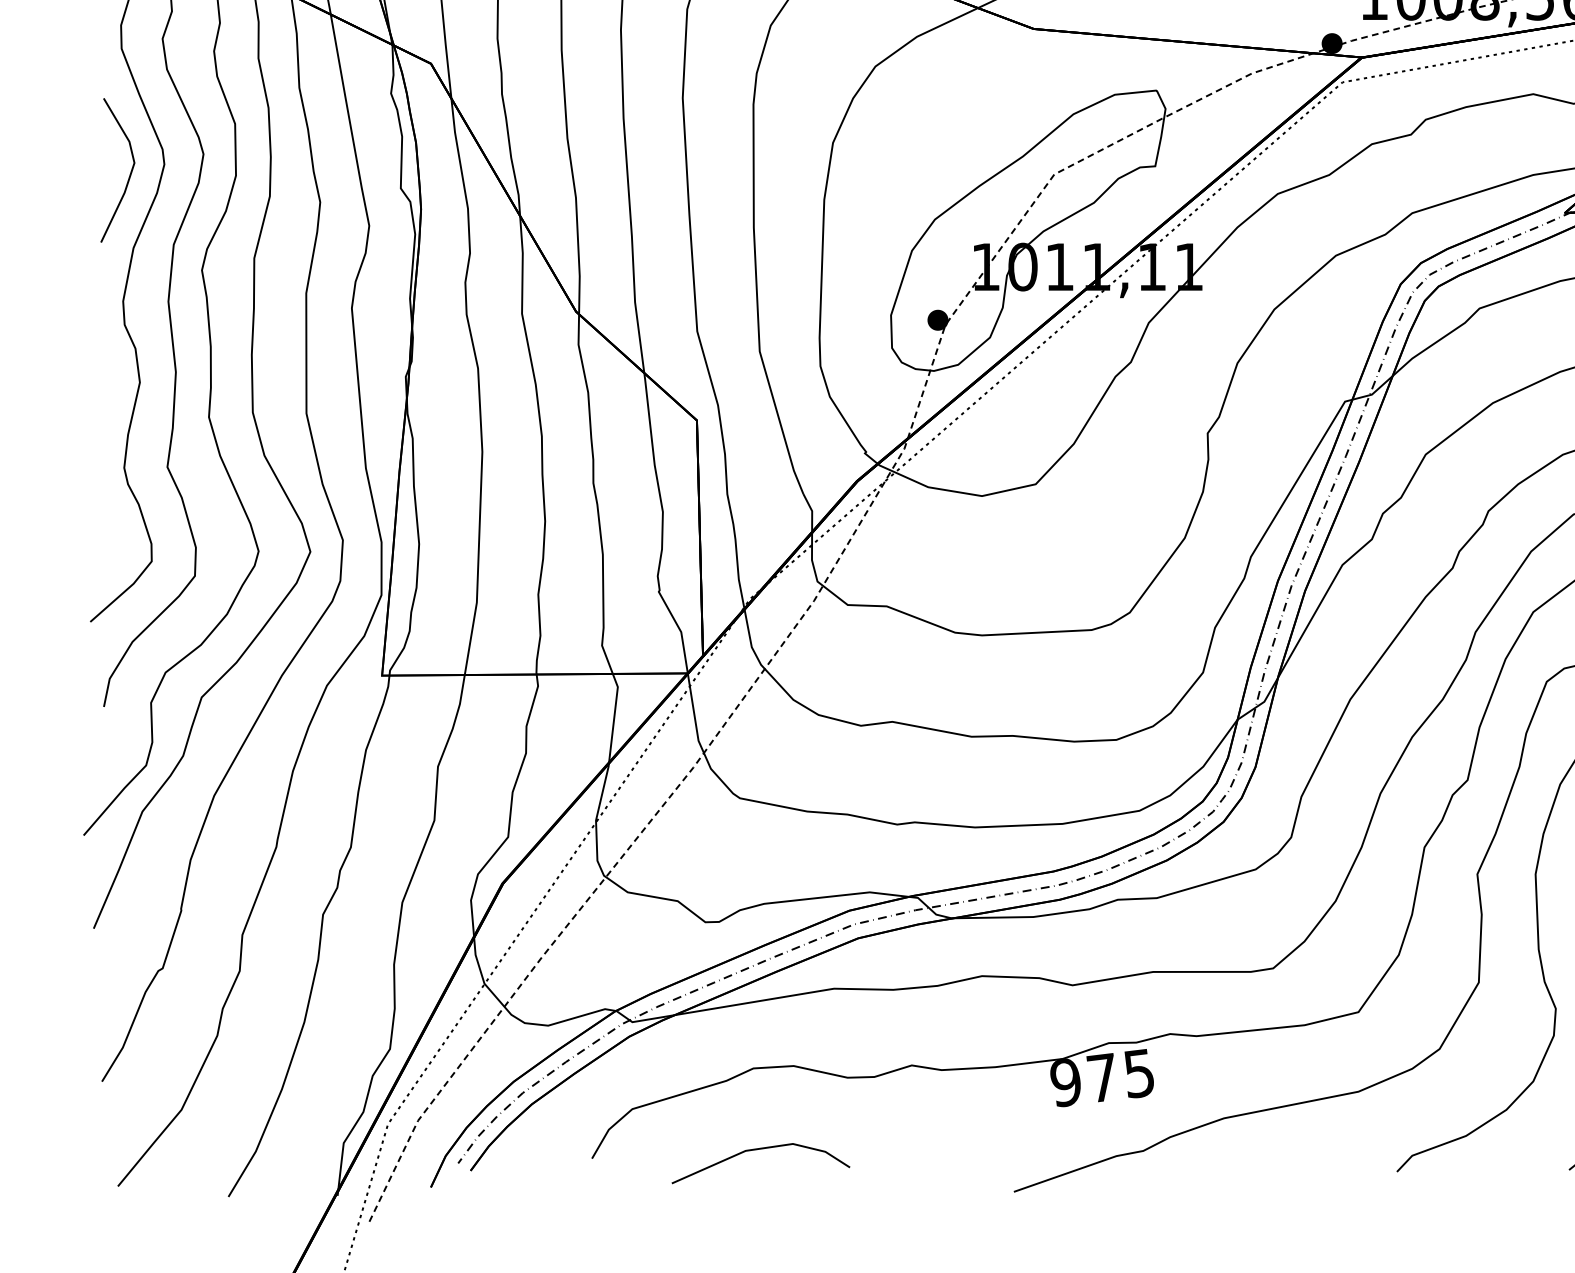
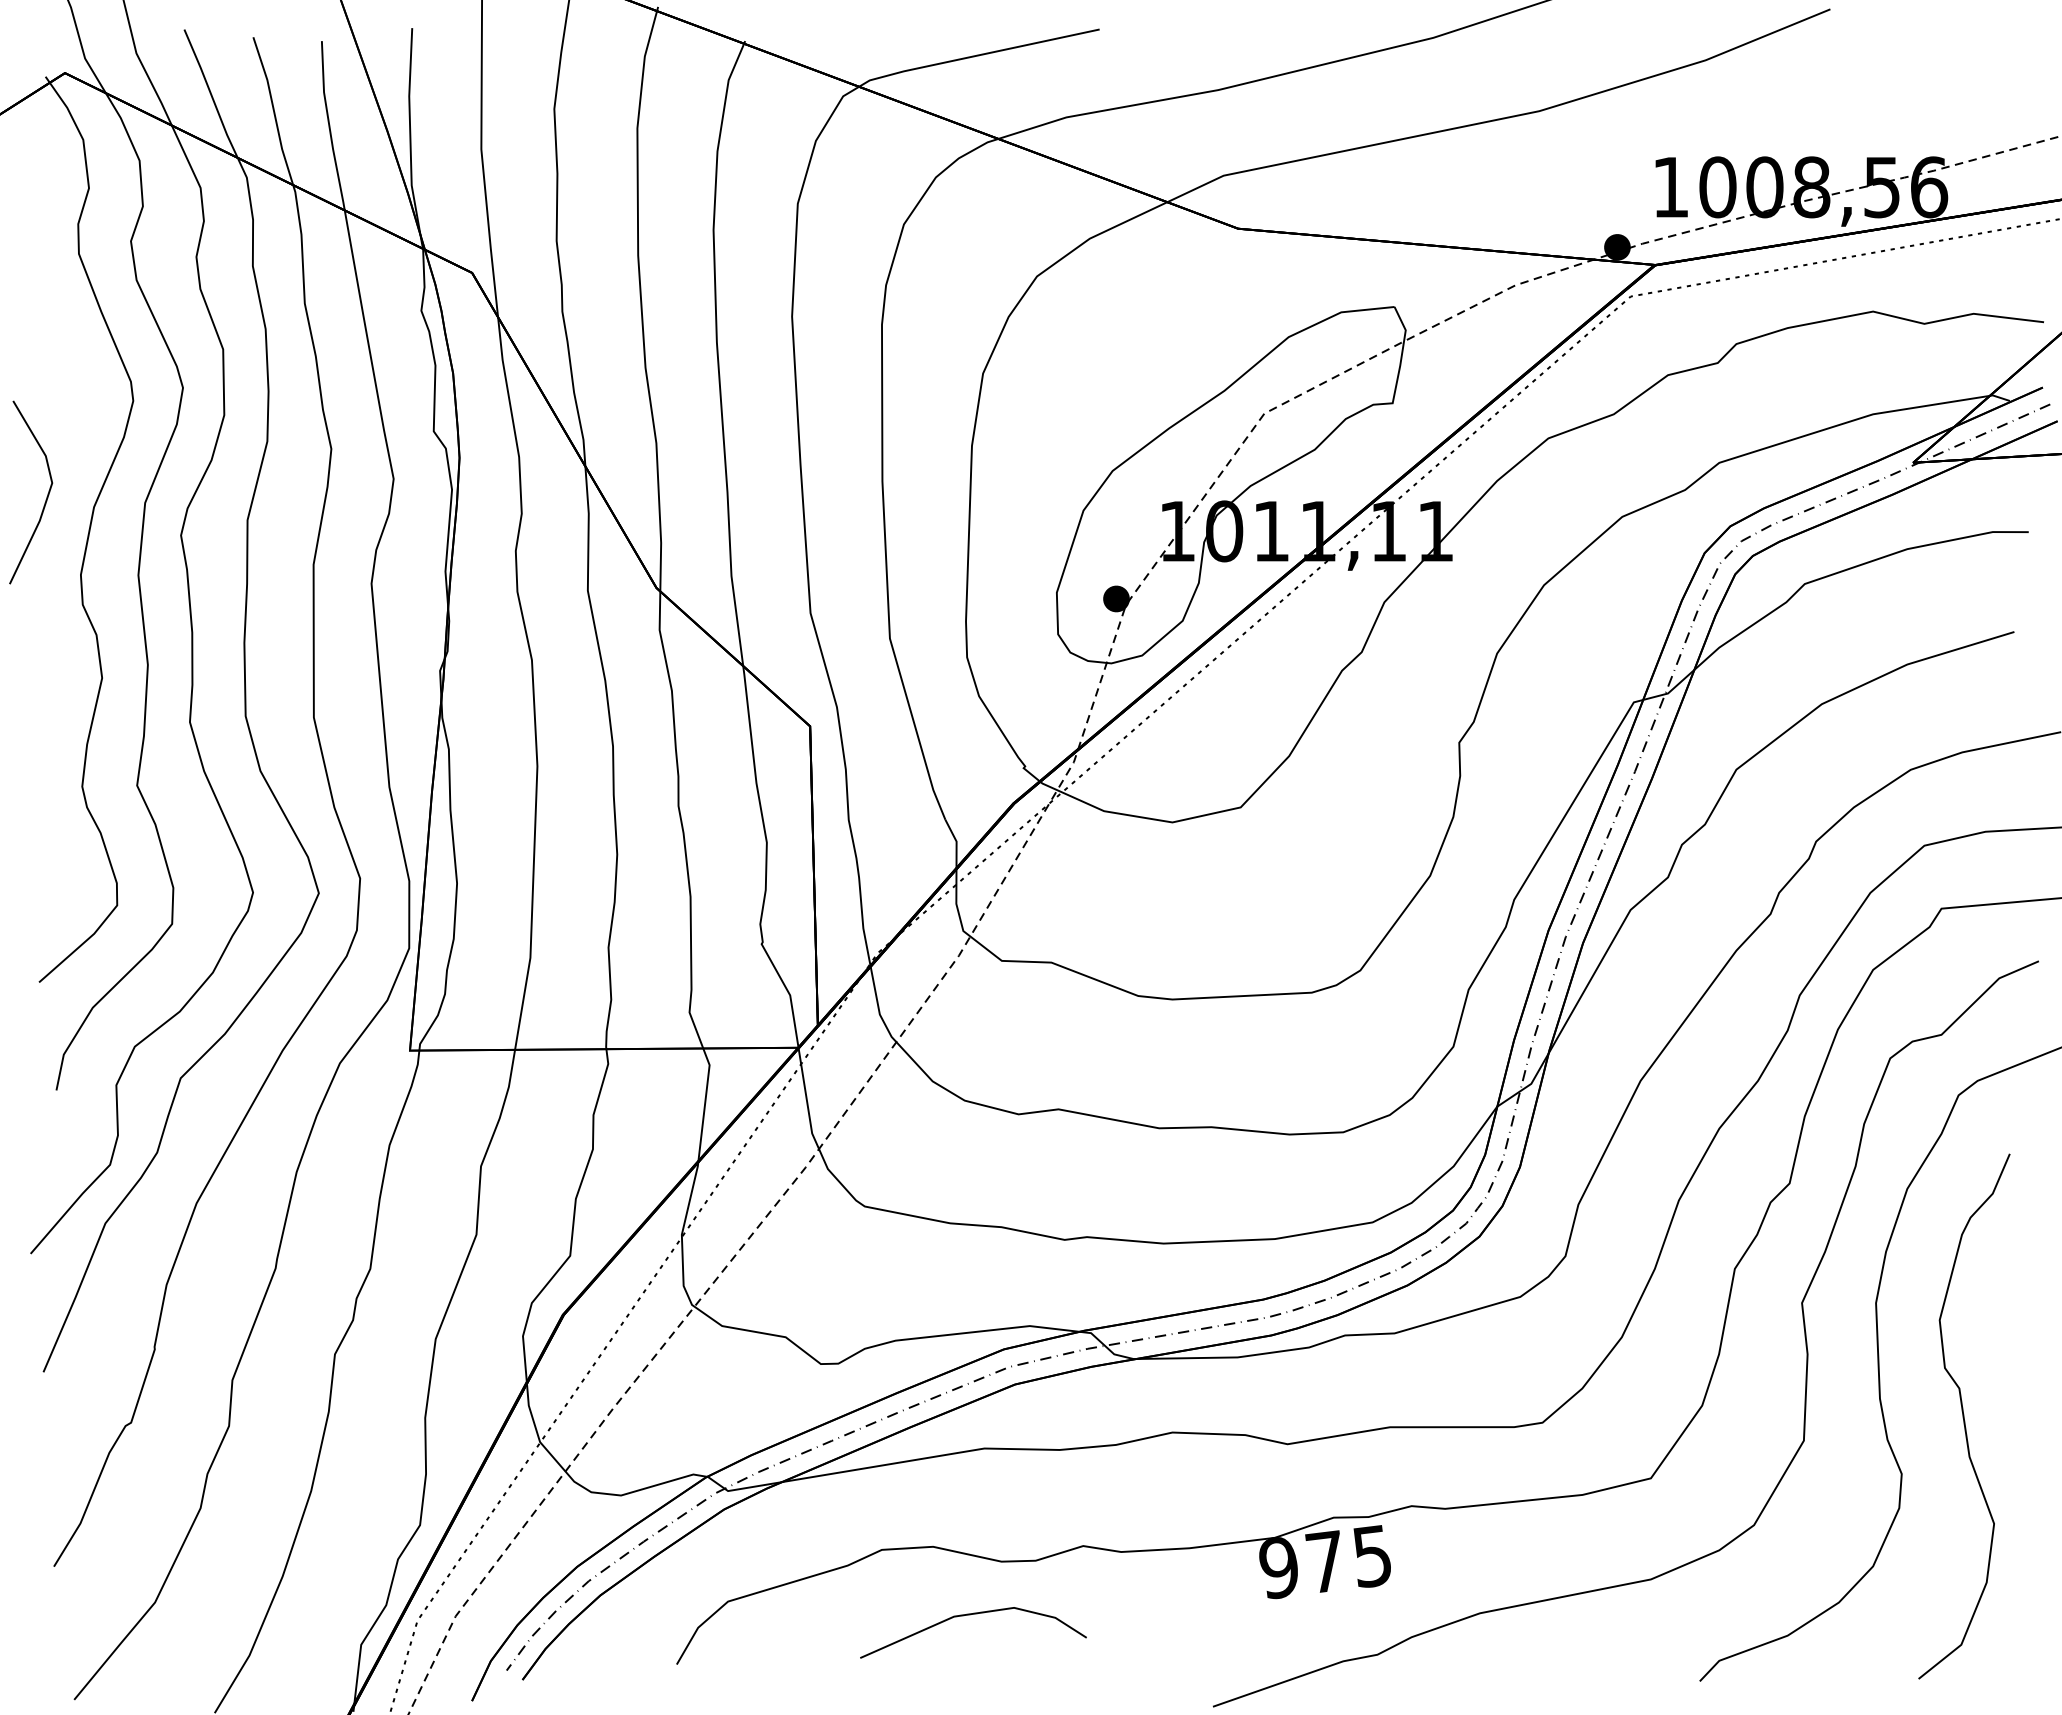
line: (129, 173) -> (46, 496), moved
line: (758, 1149) -> (970, 1615), moved

